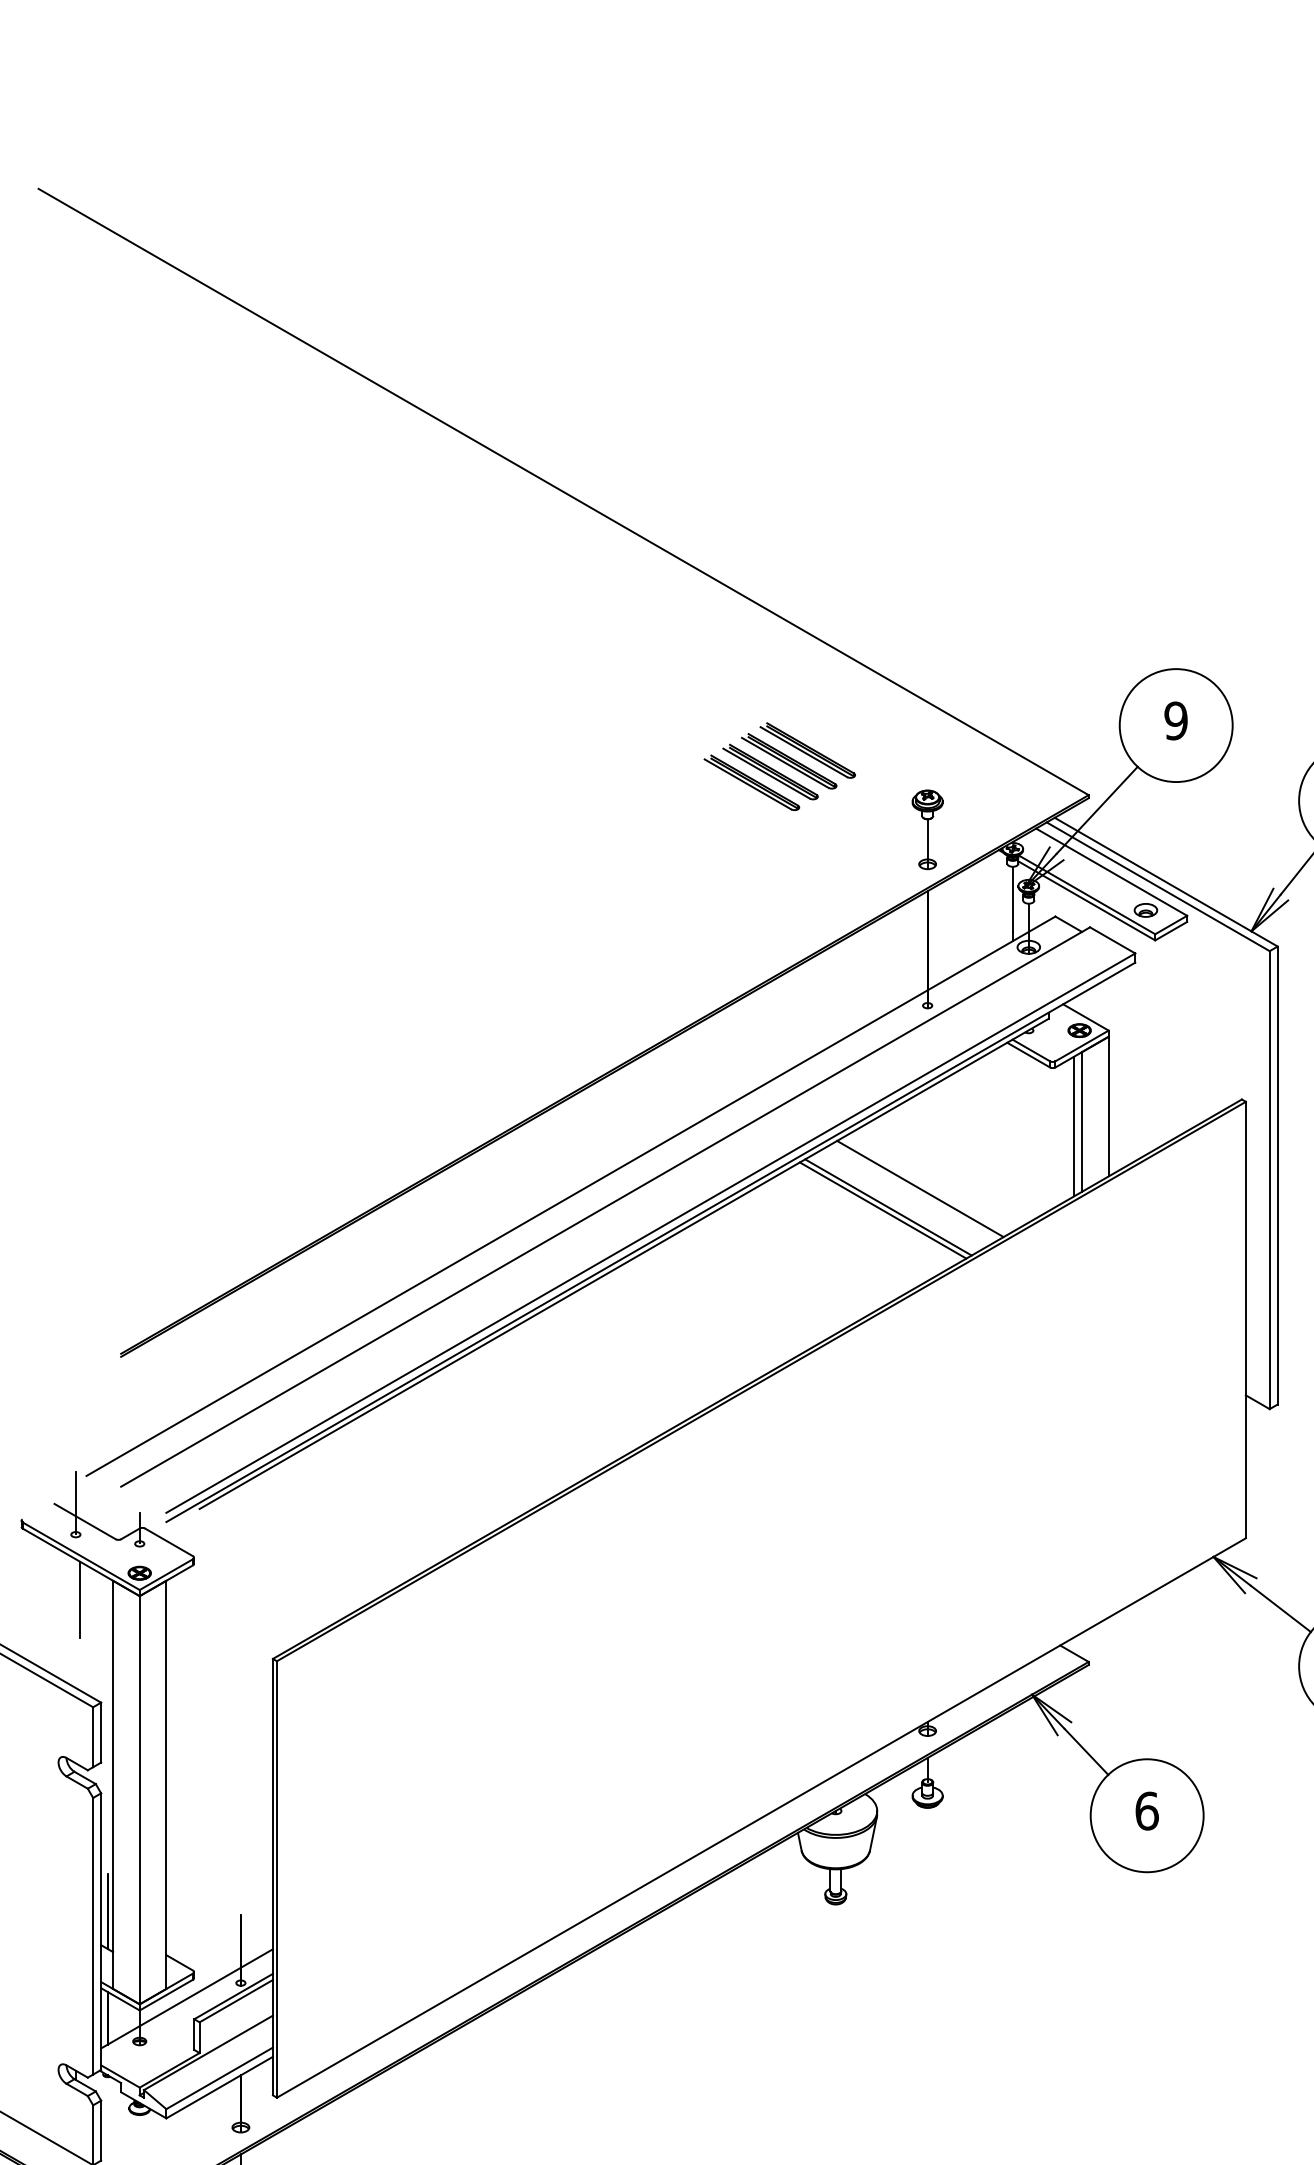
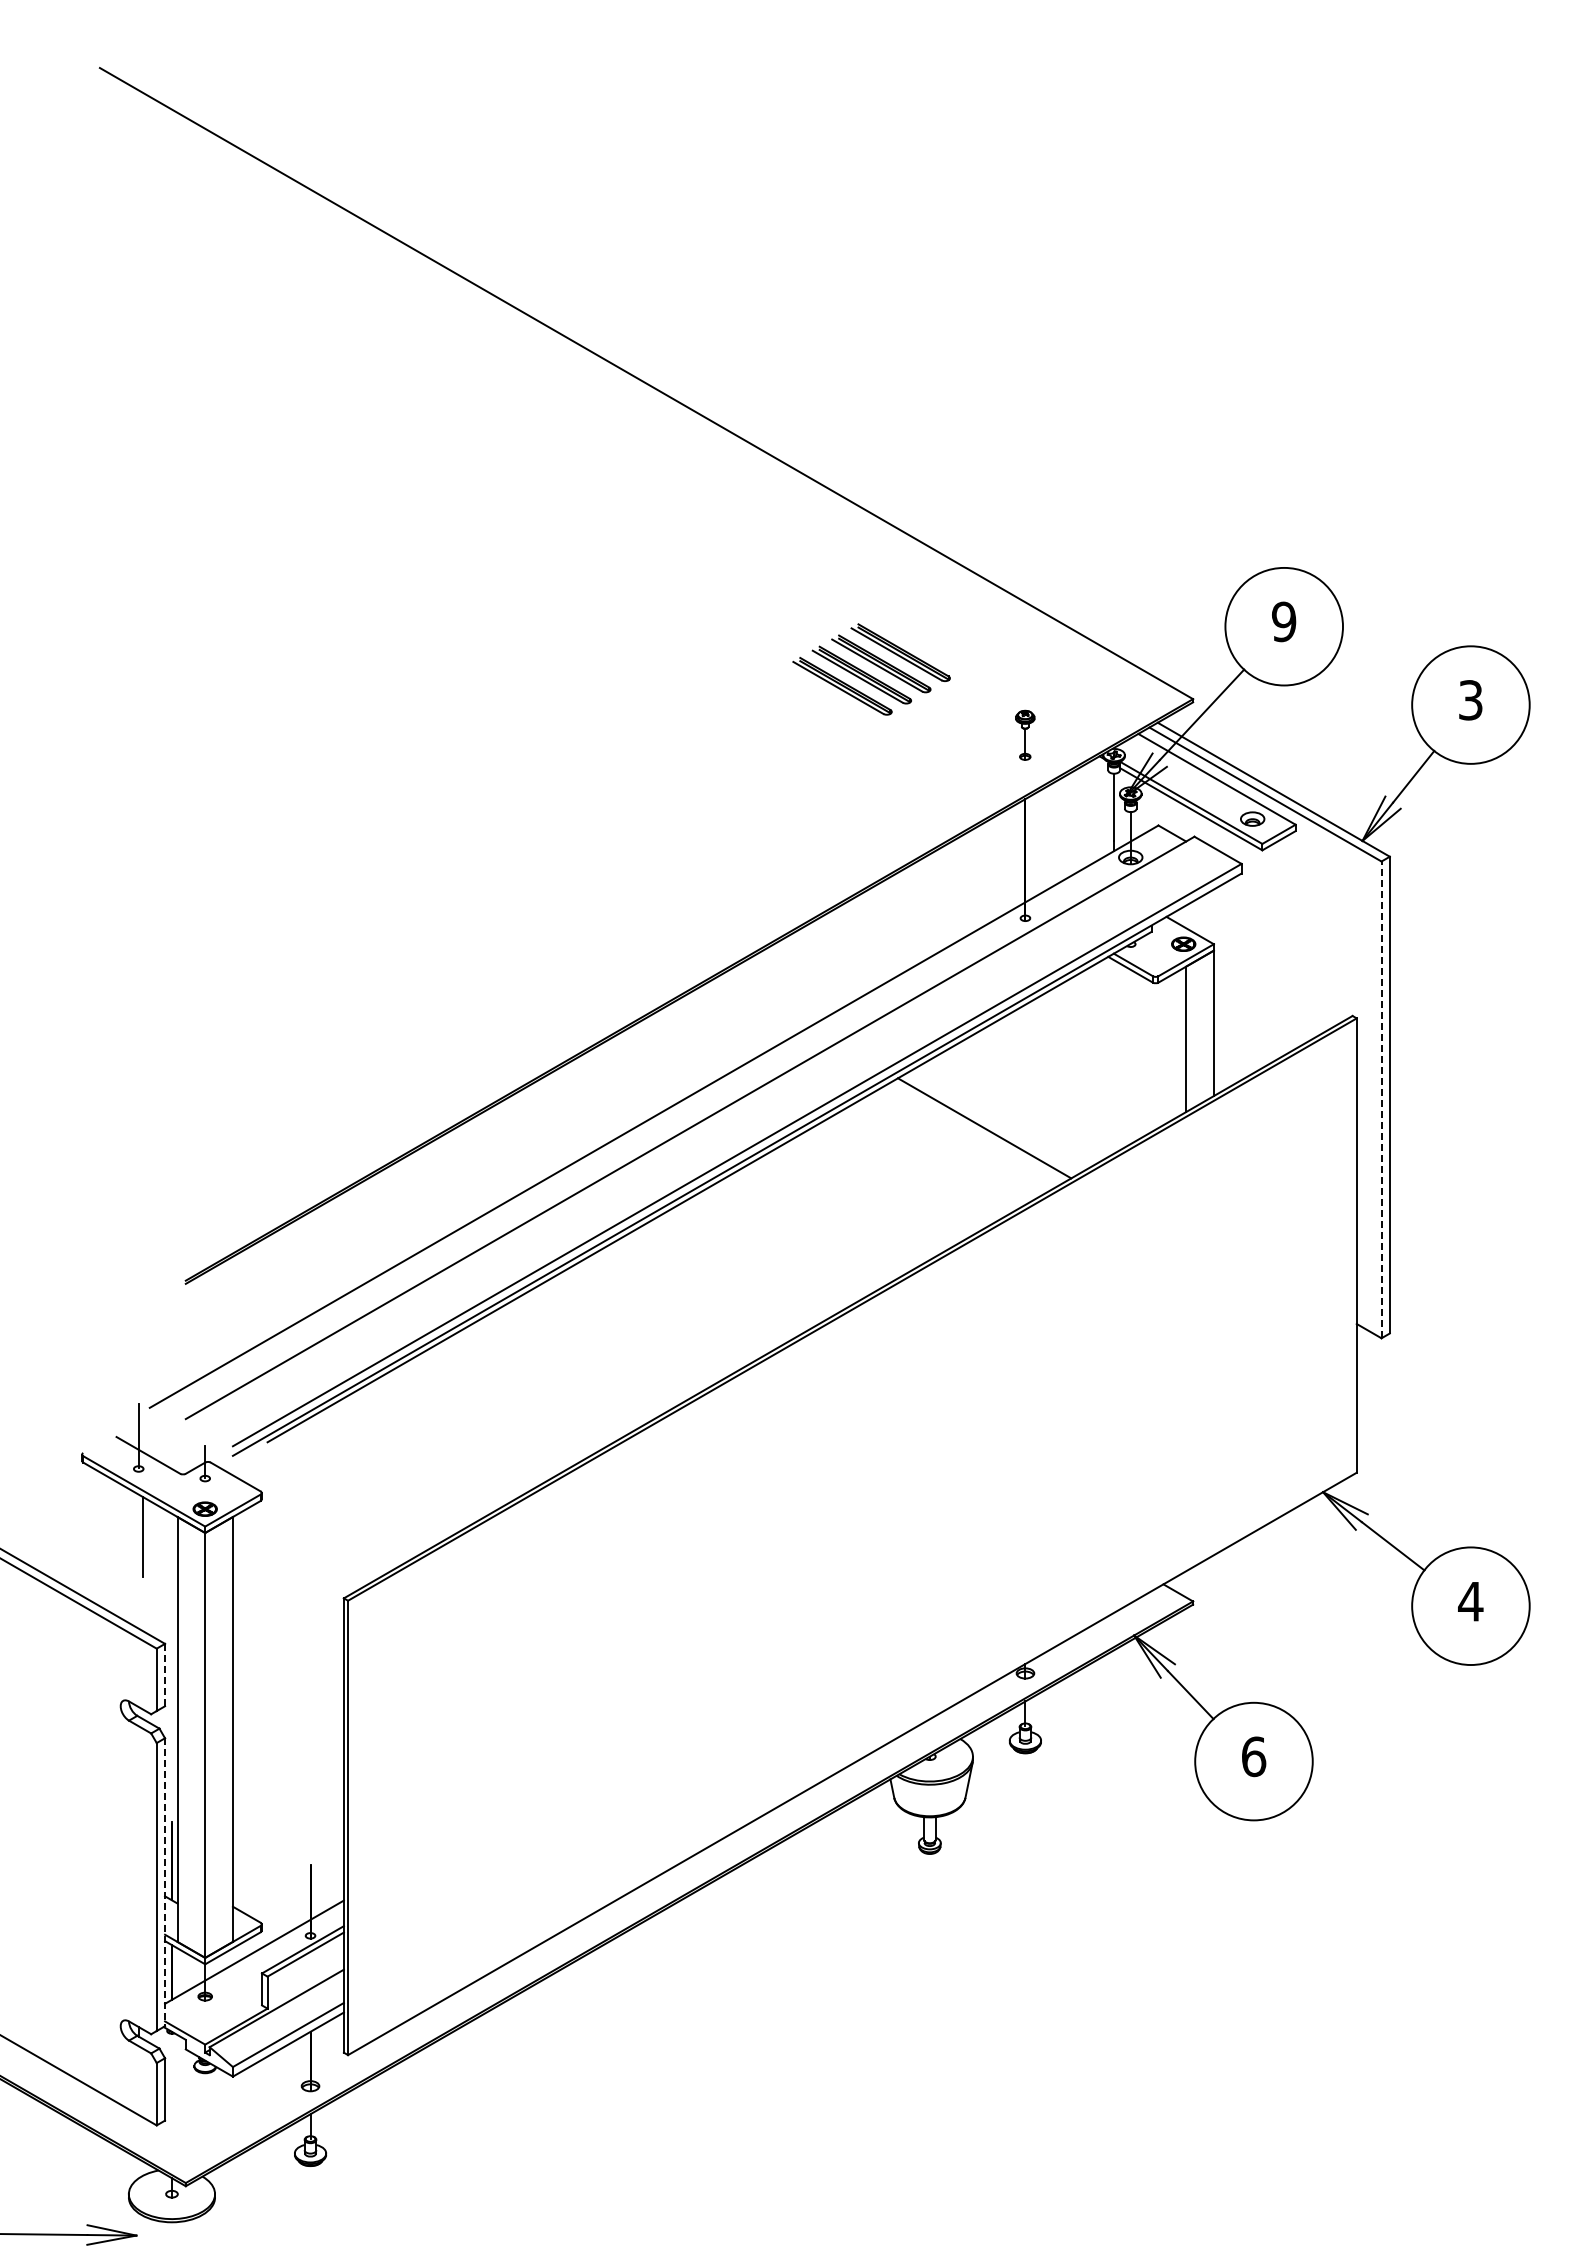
part: (926, 830) -> (1024, 735), size x0.6
line: (1073, 1125) -> (1177, 1043), removed
line: (1269, 1179) -> (1381, 1099), solid -> dashed
line: (920, 1189) -> (1017, 1109), removed
line: (882, 1210) -> (978, 1131), removed
line: (101, 1733) -> (165, 1675), solid -> dashed
line: (101, 1931) -> (165, 1882), solid -> dashed

